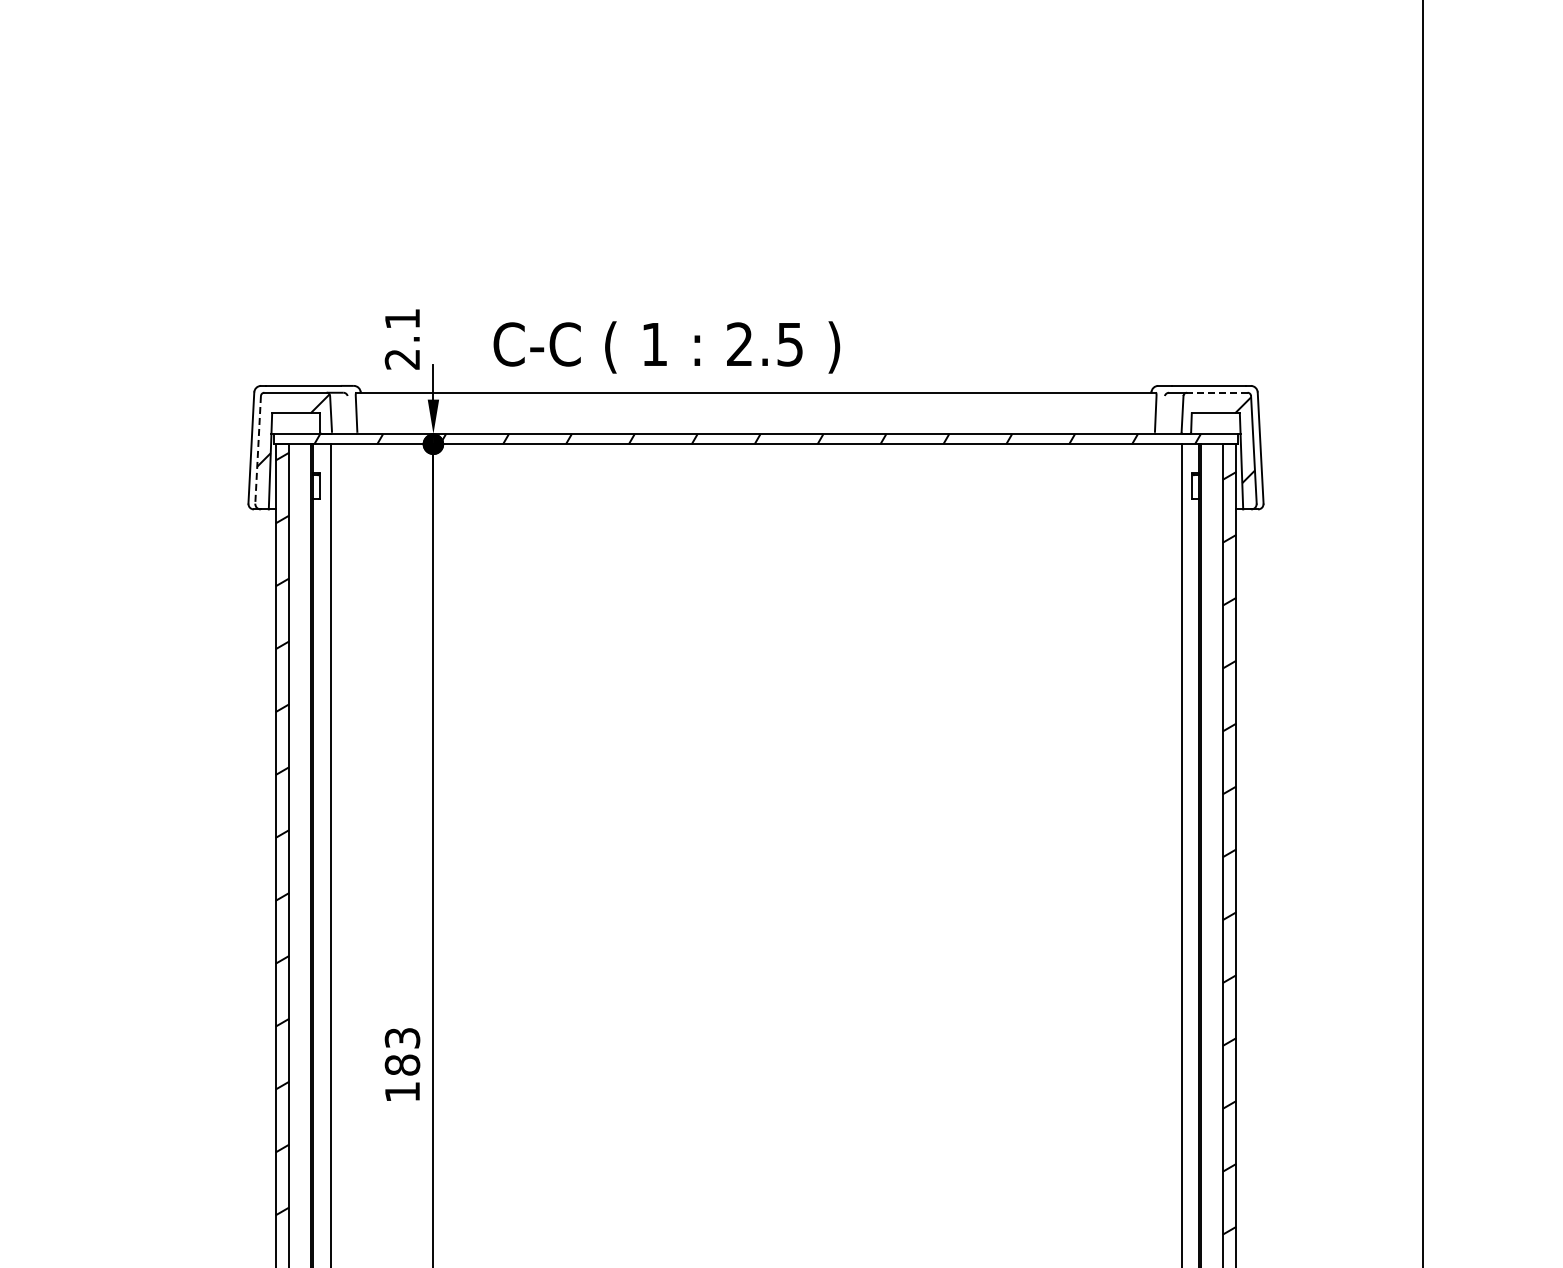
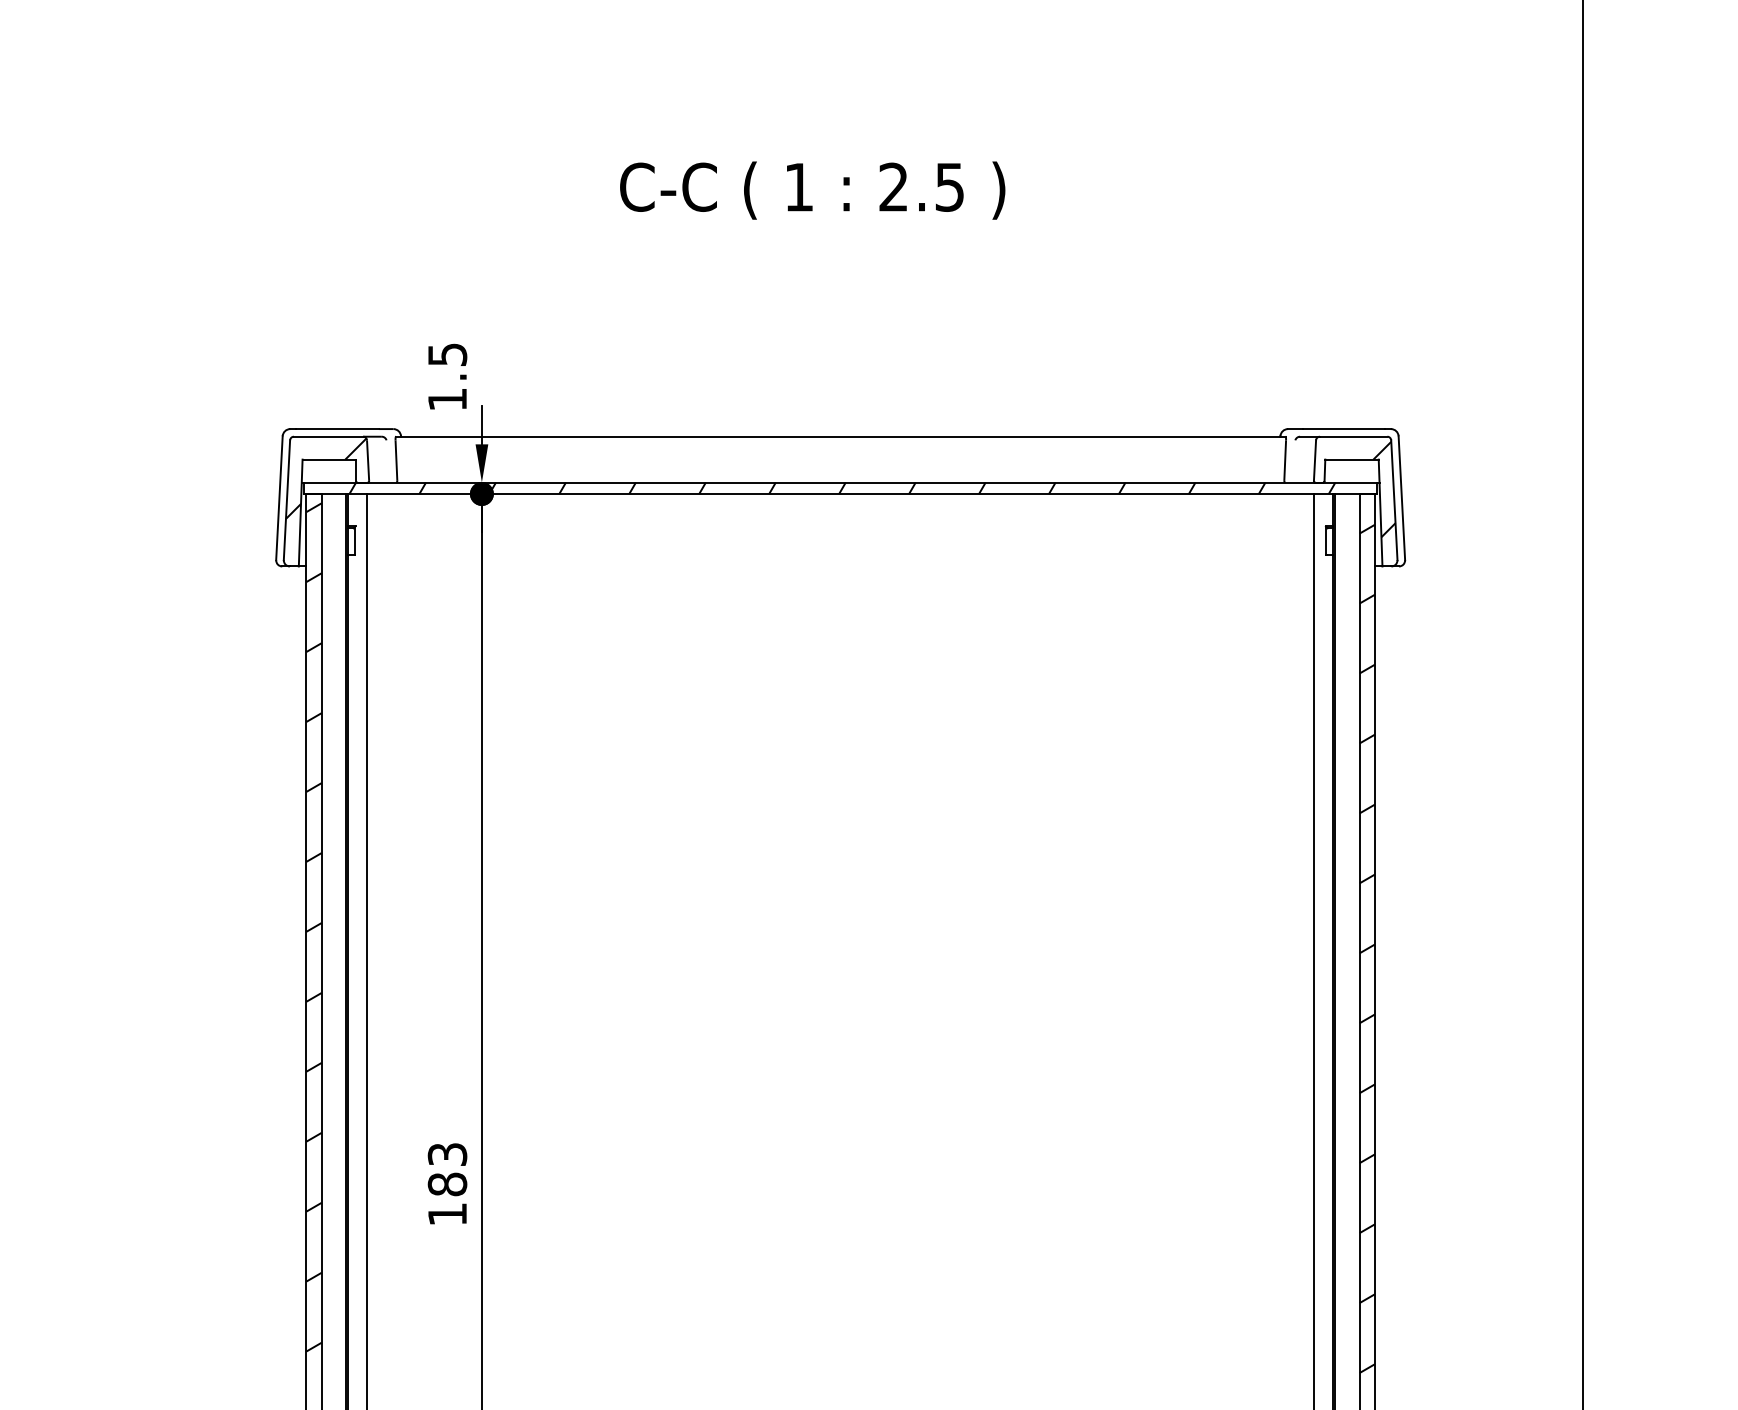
text: (402, 339) -> (447, 377), 2.1 -> 1.5
text: (666, 347) -> (812, 190), moved
line: (1216, 392) -> (1352, 436), dashed -> solid
line: (258, 449) -> (287, 499), dashed -> solid

